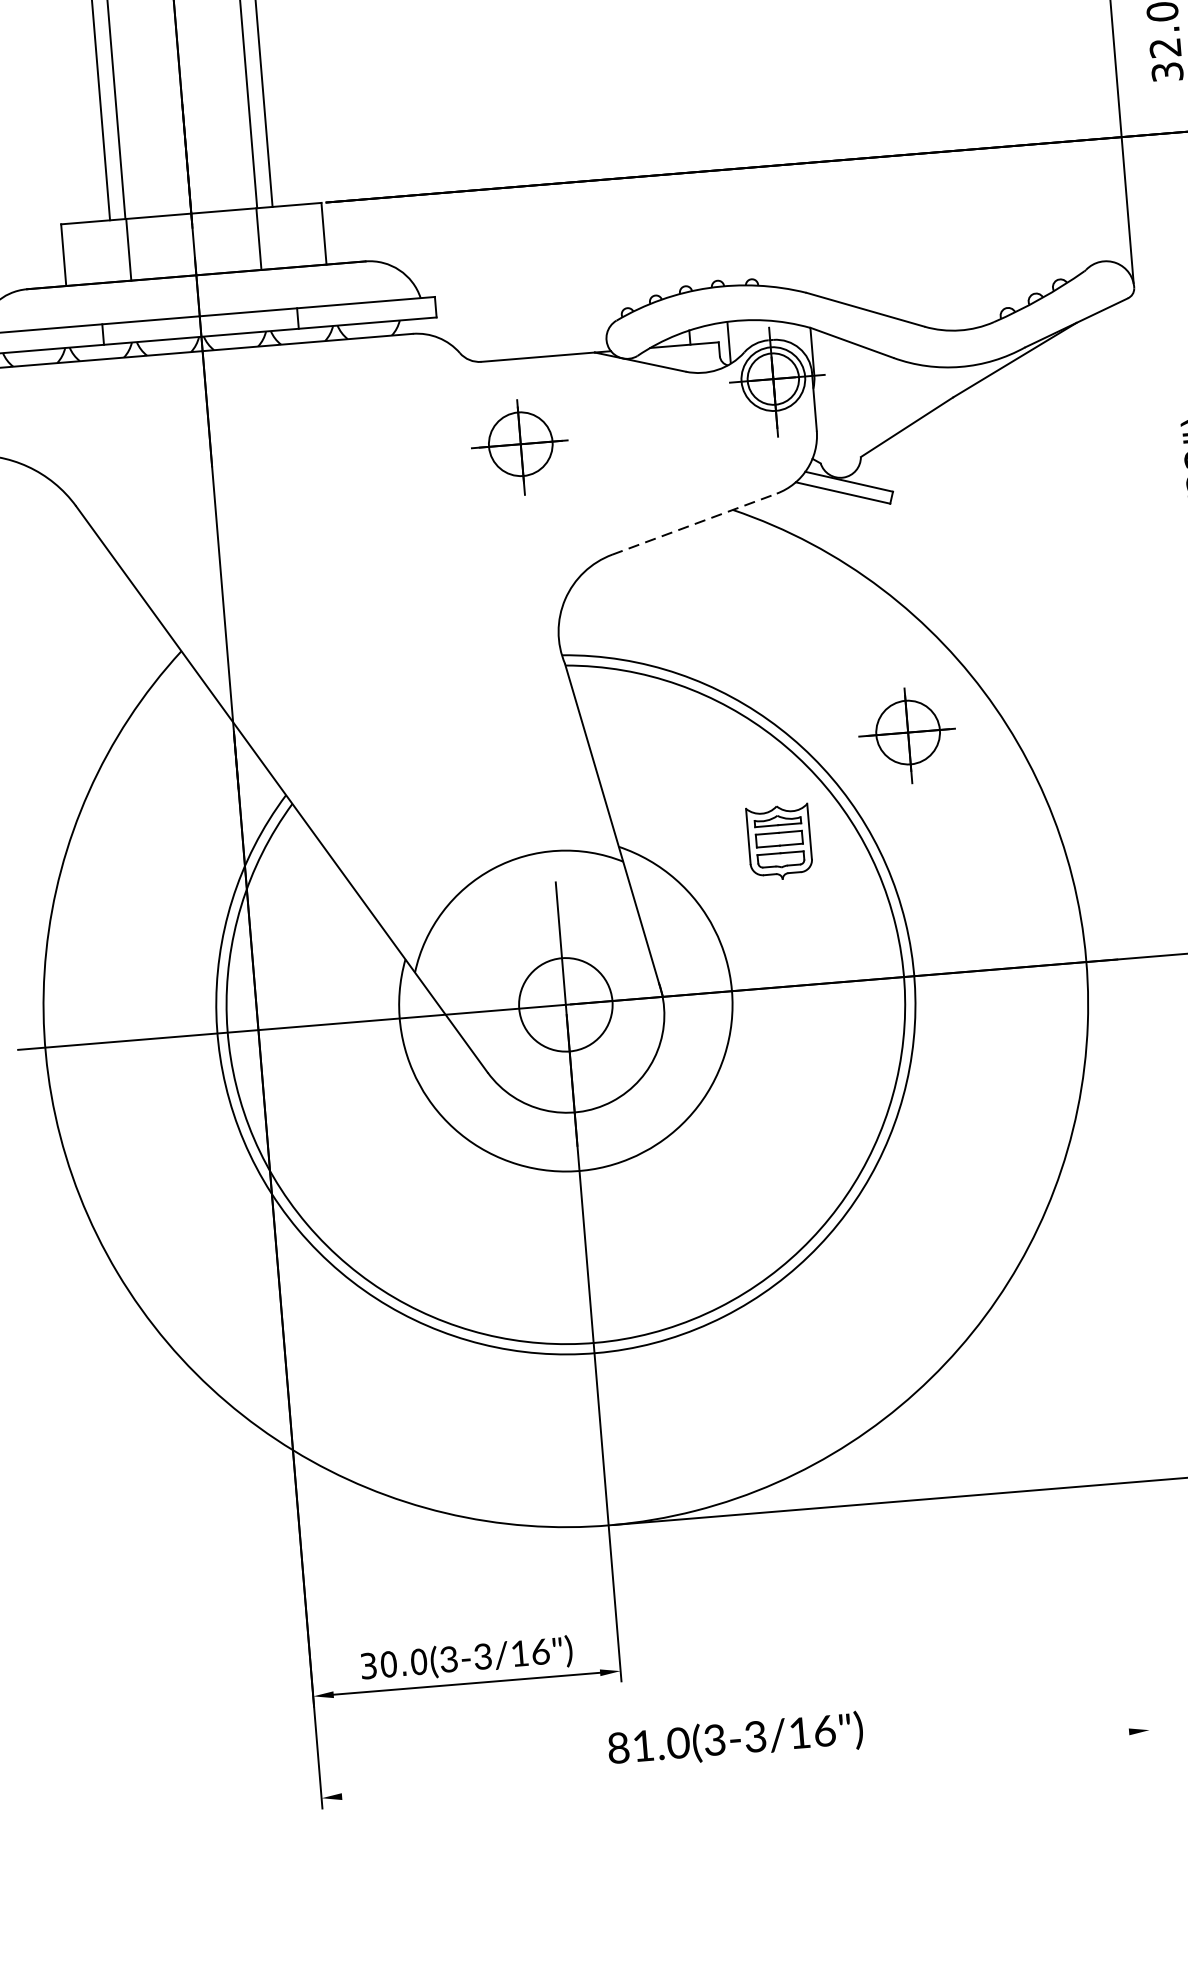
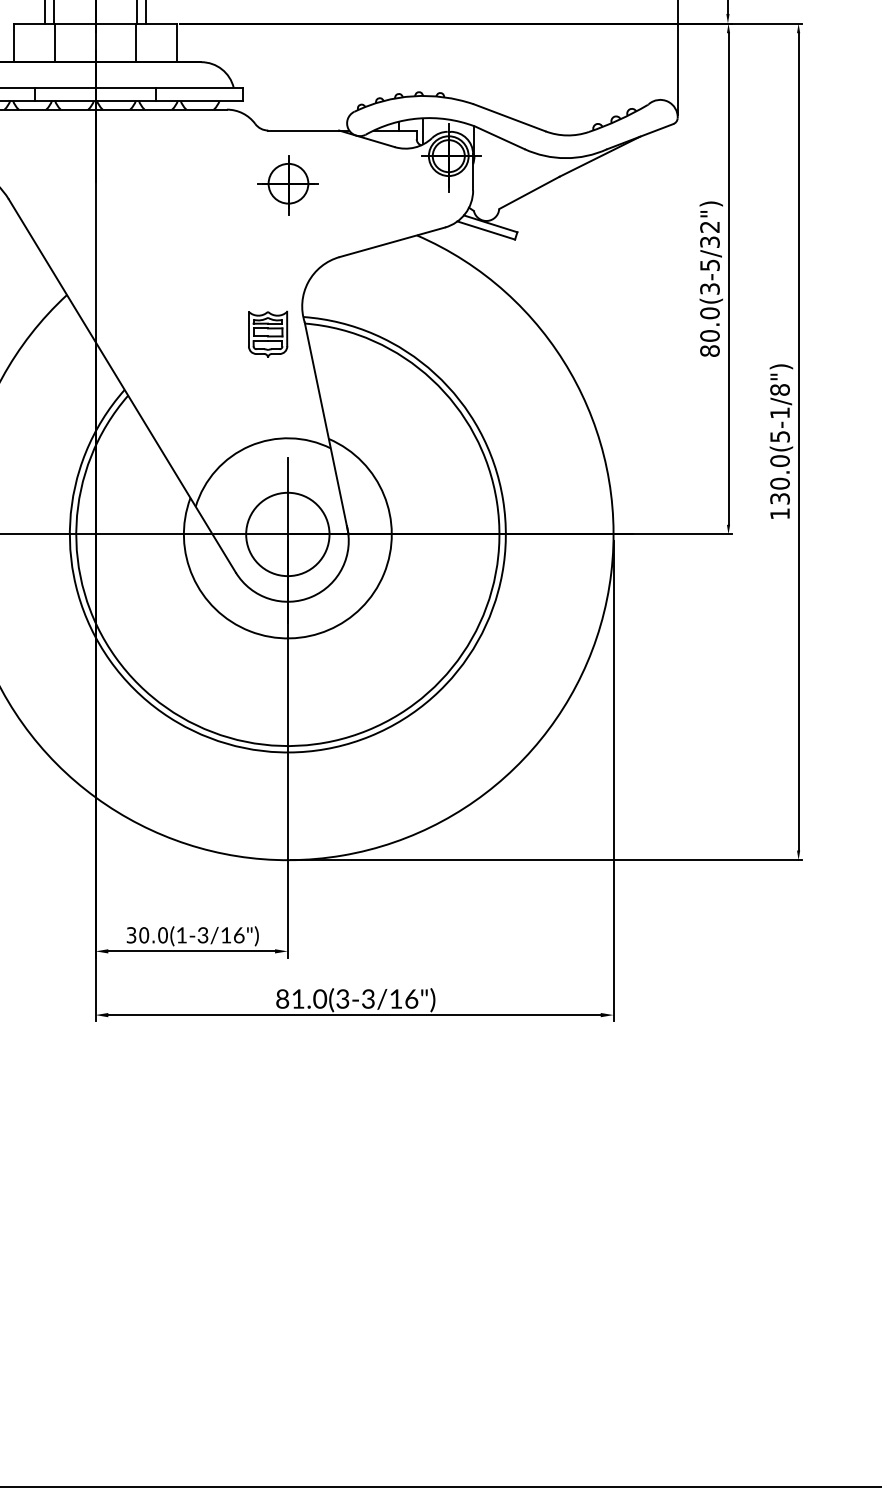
line: (694, 524) -> (392, 242), dashed -> solid
part: (906, 735) -> (513, 384), removed
part: (780, 840) -> (268, 333), moved
circle: (565, 1004) -> (287, 534), size x1.43
line: (1118, 1355) -> (613, 780), added
text: (448, 1659) -> (181, 935), (3-3/16") -> (1-3/16")
line: (735, 1764) -> (354, 1015), added

